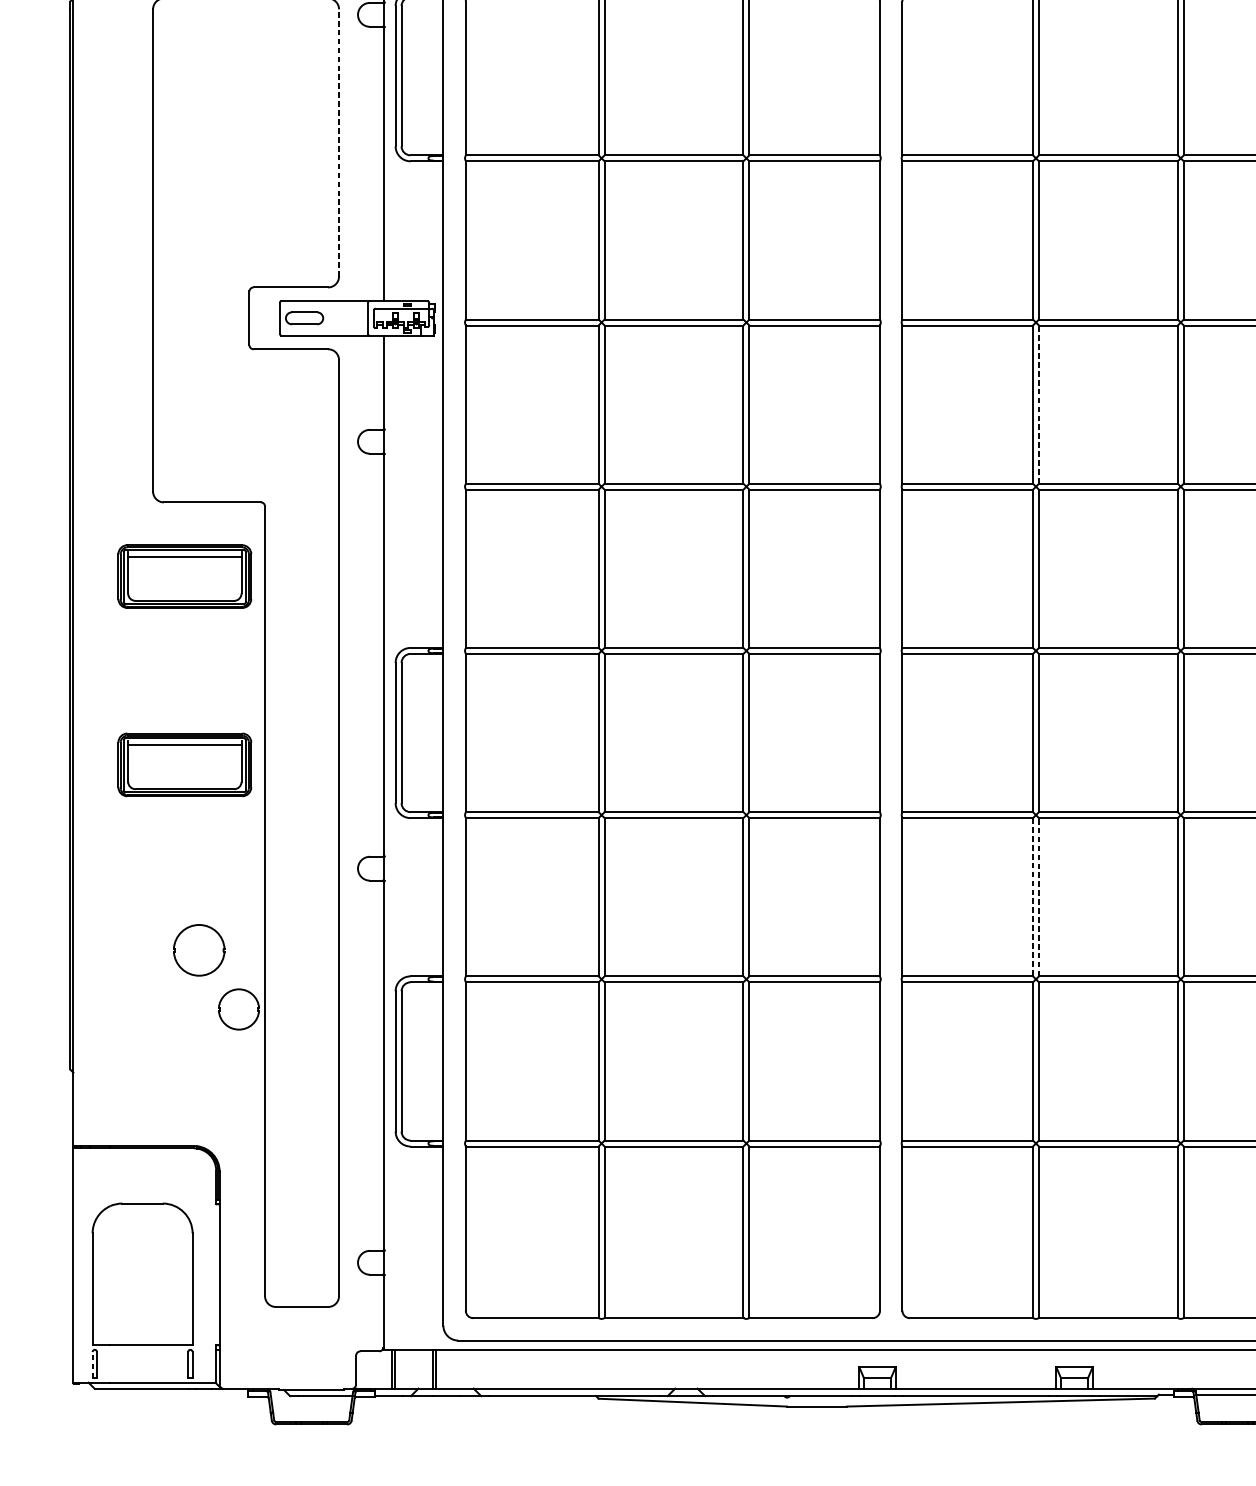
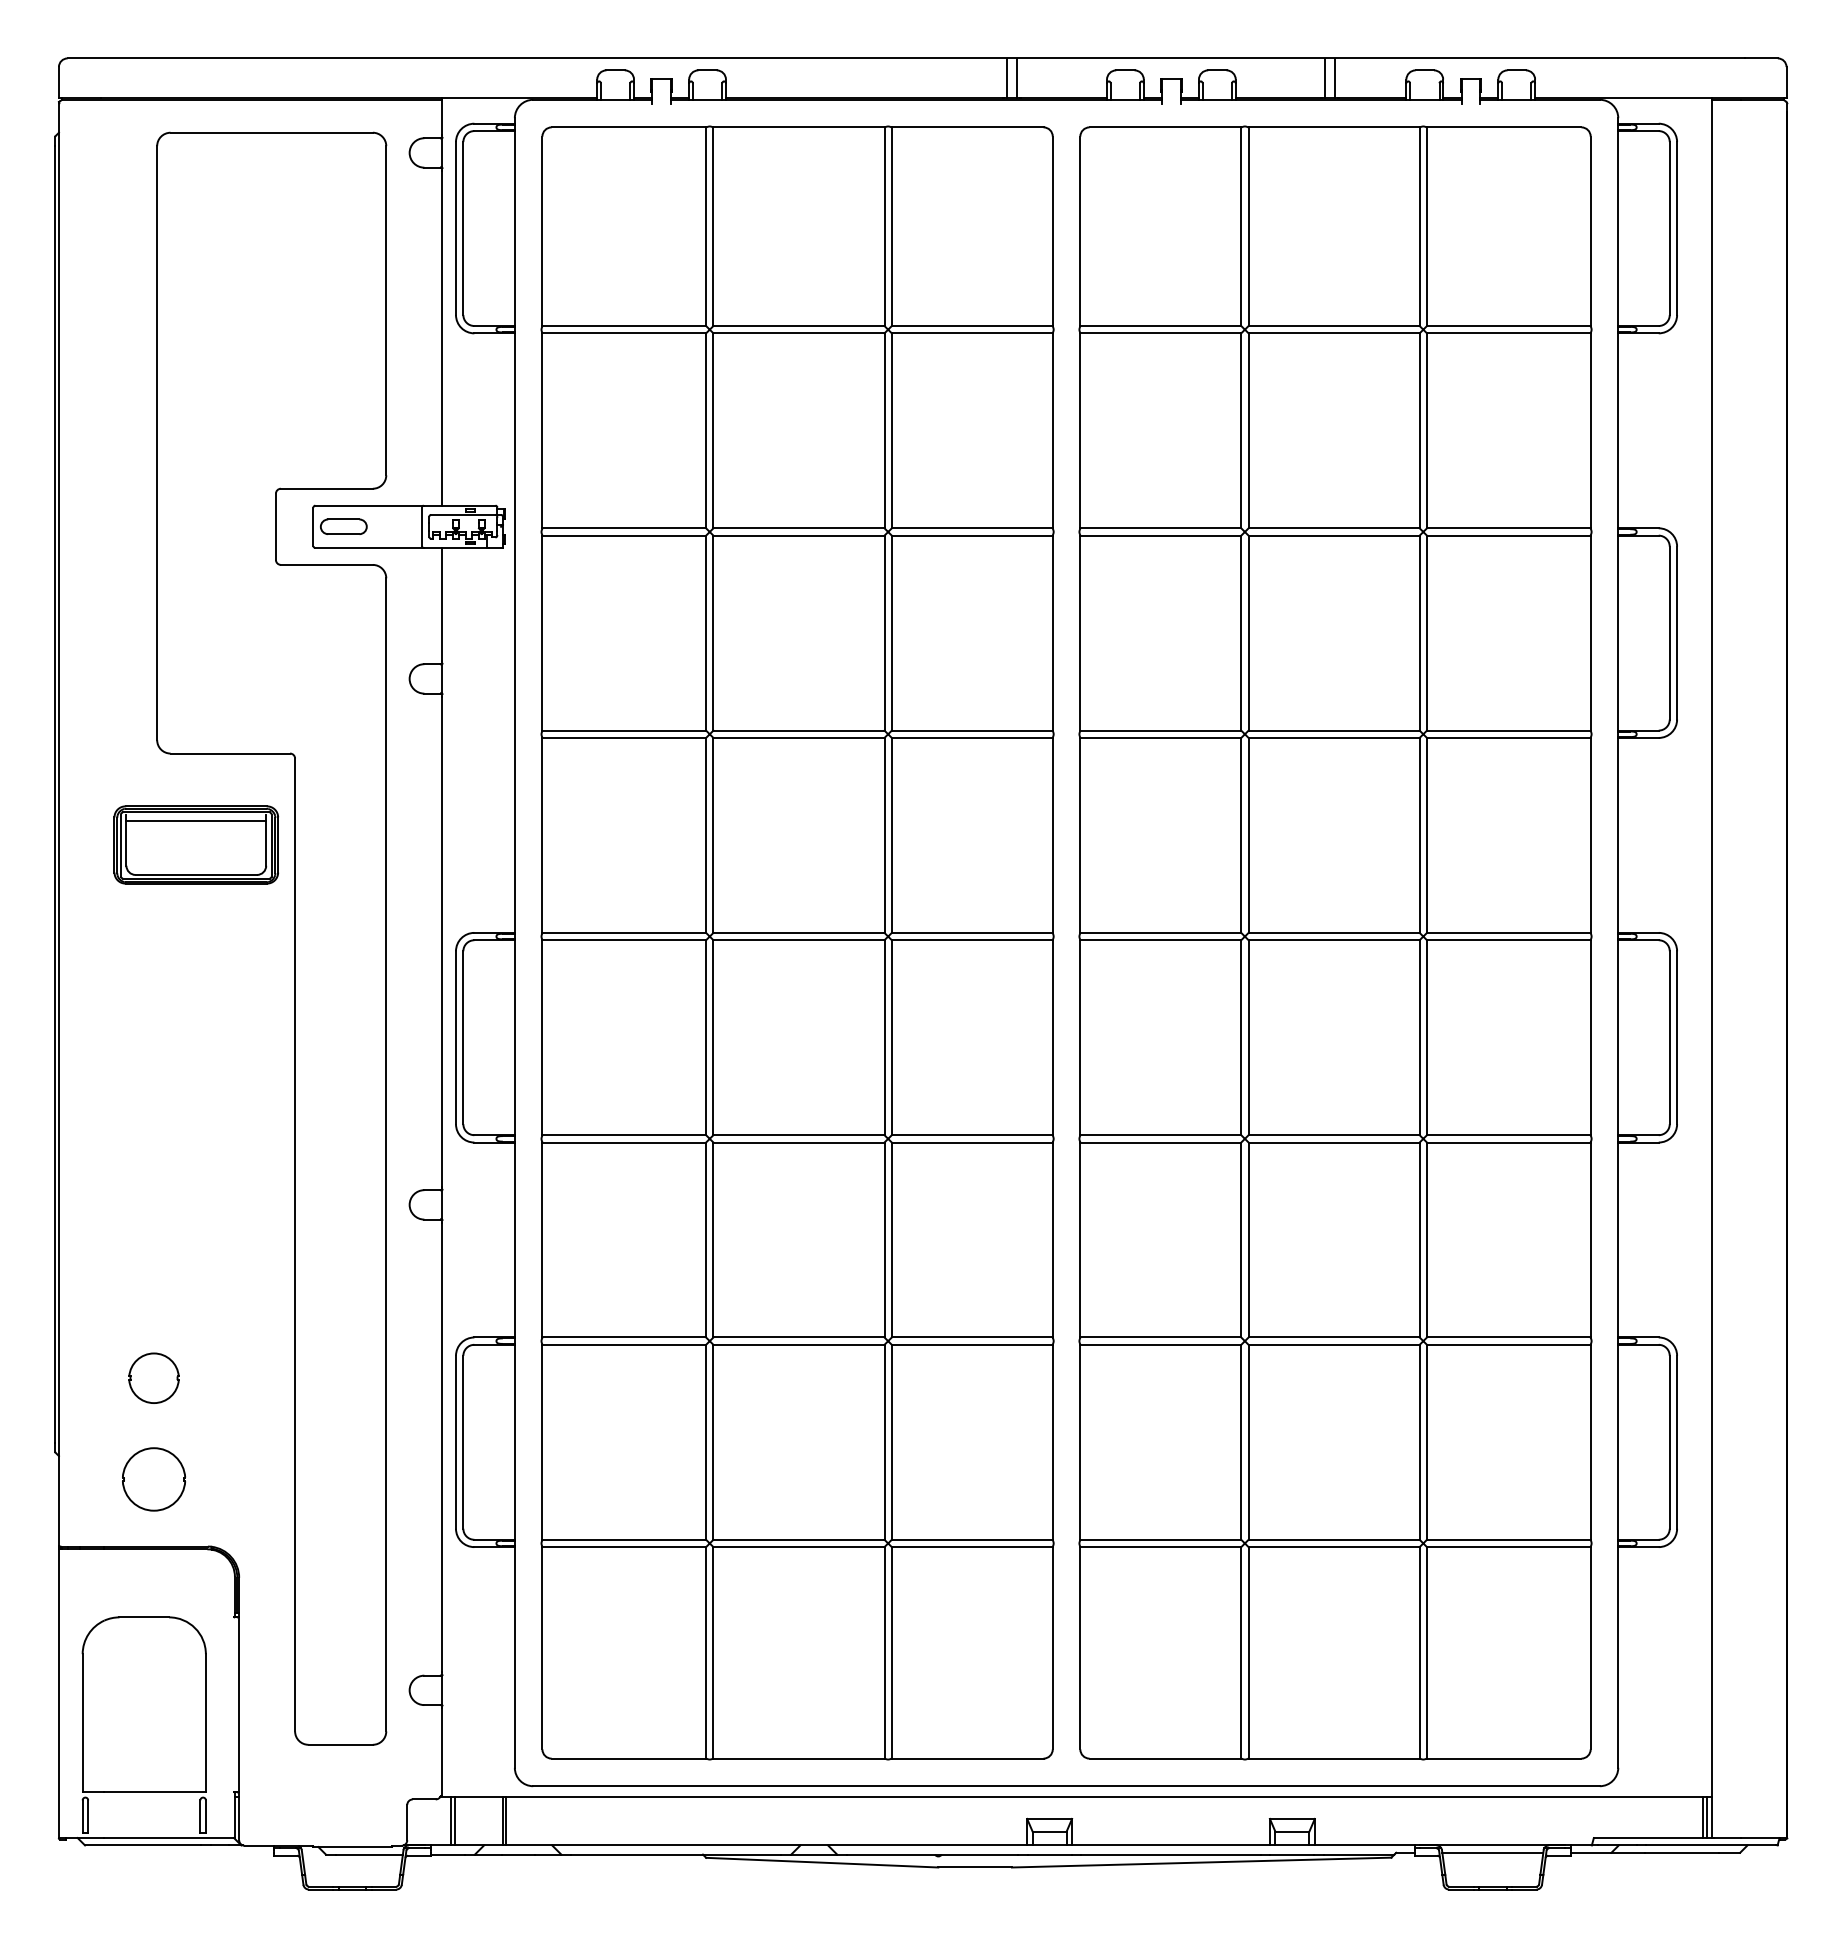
line: (339, 142) -> (386, 310), dashed -> solid
line: (1038, 404) -> (1248, 632), dashed -> solid
part: (184, 764) -> (195, 1076), removed
line: (1038, 896) -> (1248, 1239), dashed -> solid
line: (1033, 897) -> (1241, 1240), dashed -> solid
part: (198, 950) -> (153, 1479), moved
part: (238, 1008) -> (153, 1377), moved
line: (92, 1364) -> (82, 1815), dashed -> solid

